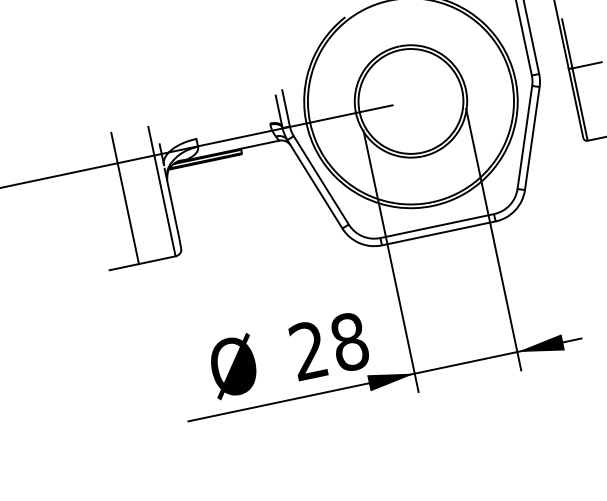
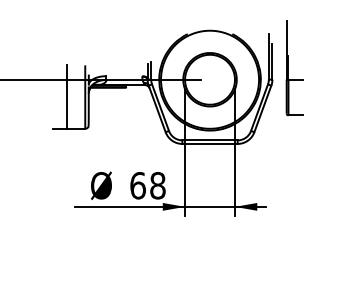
text: (307, 350) -> (137, 185), 28 -> 68

